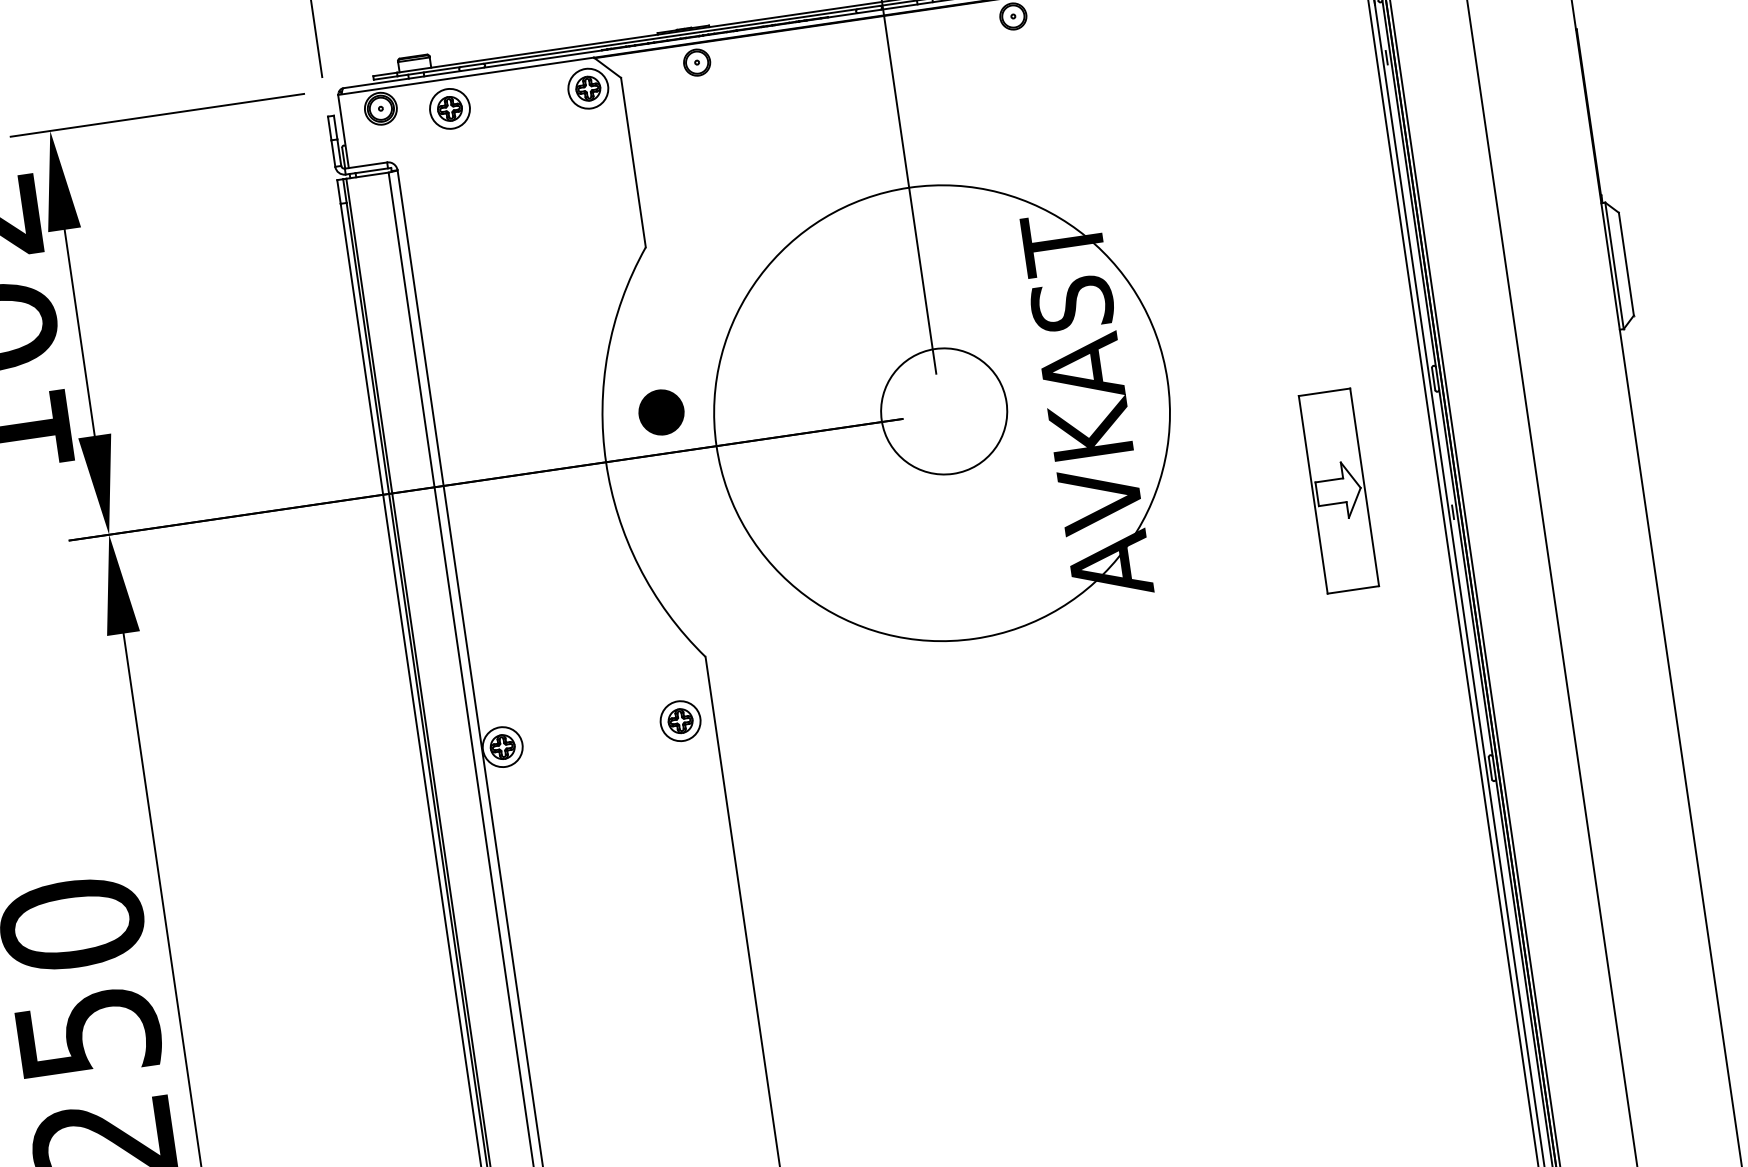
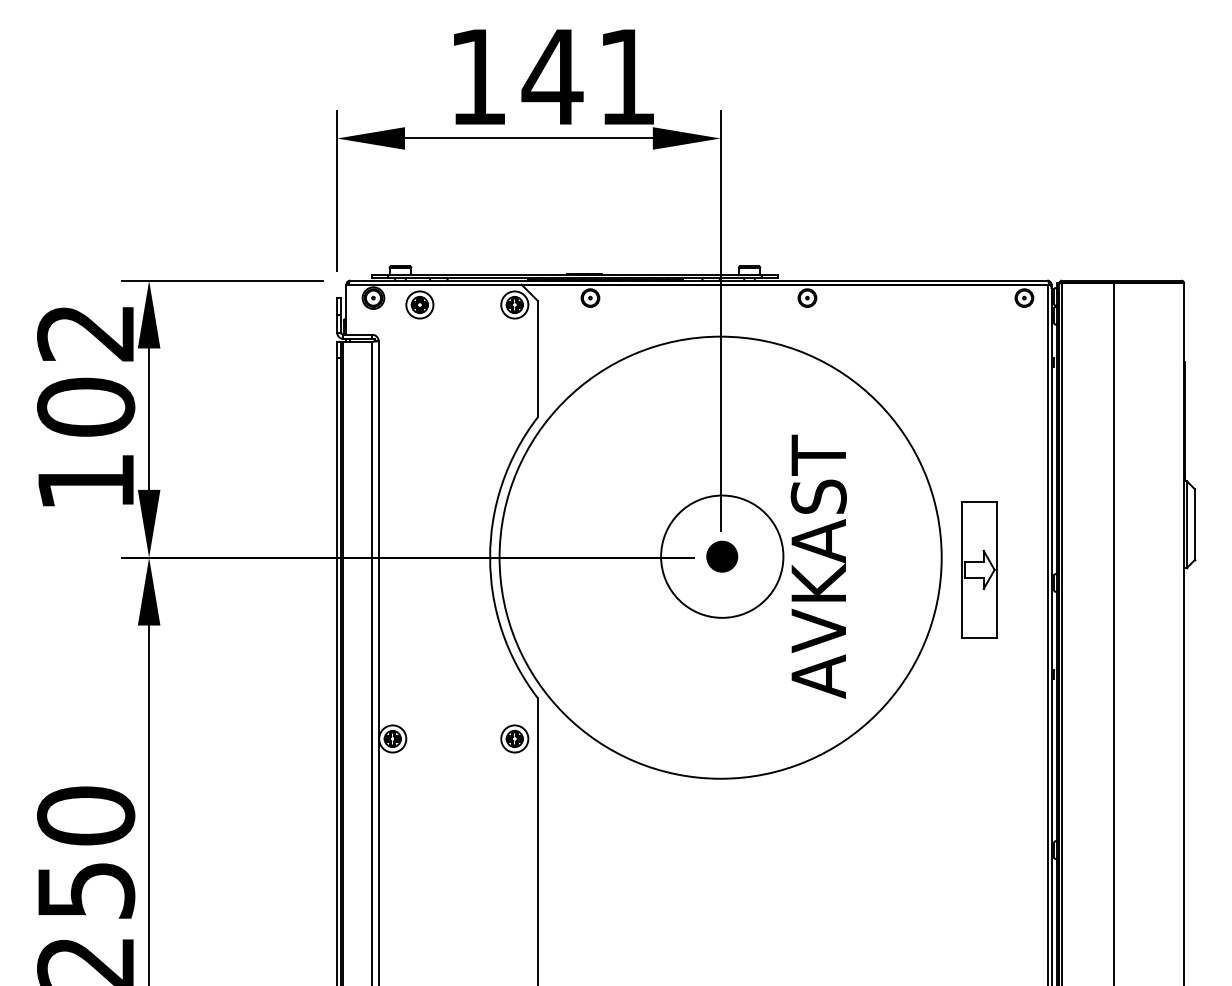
circle: (944, 411) -> (722, 556), size x1.43
part: (661, 412) -> (722, 556), moved
circle: (941, 412) -> (720, 557), size x1.43
part: (1338, 490) -> (979, 569), moved

